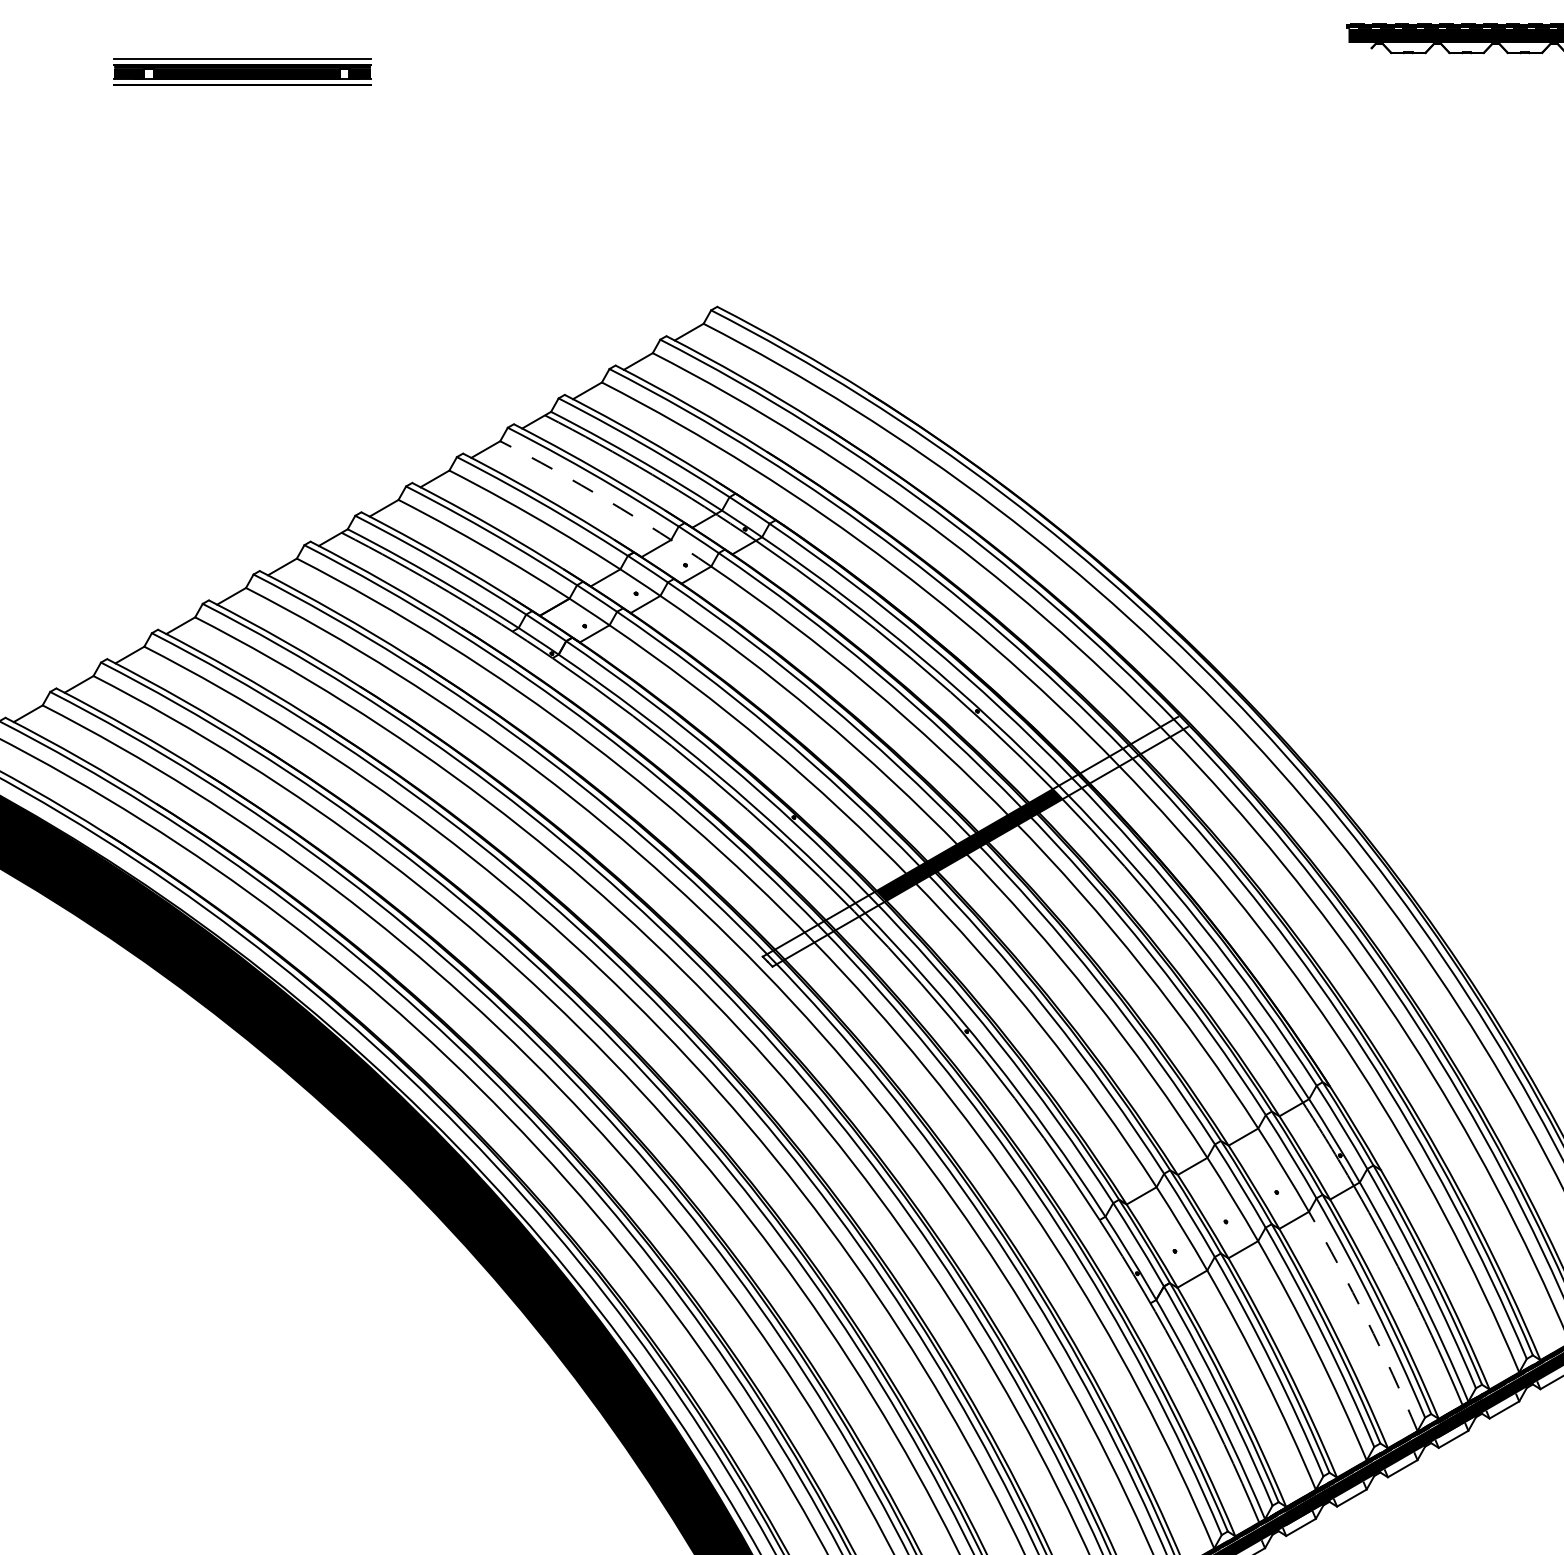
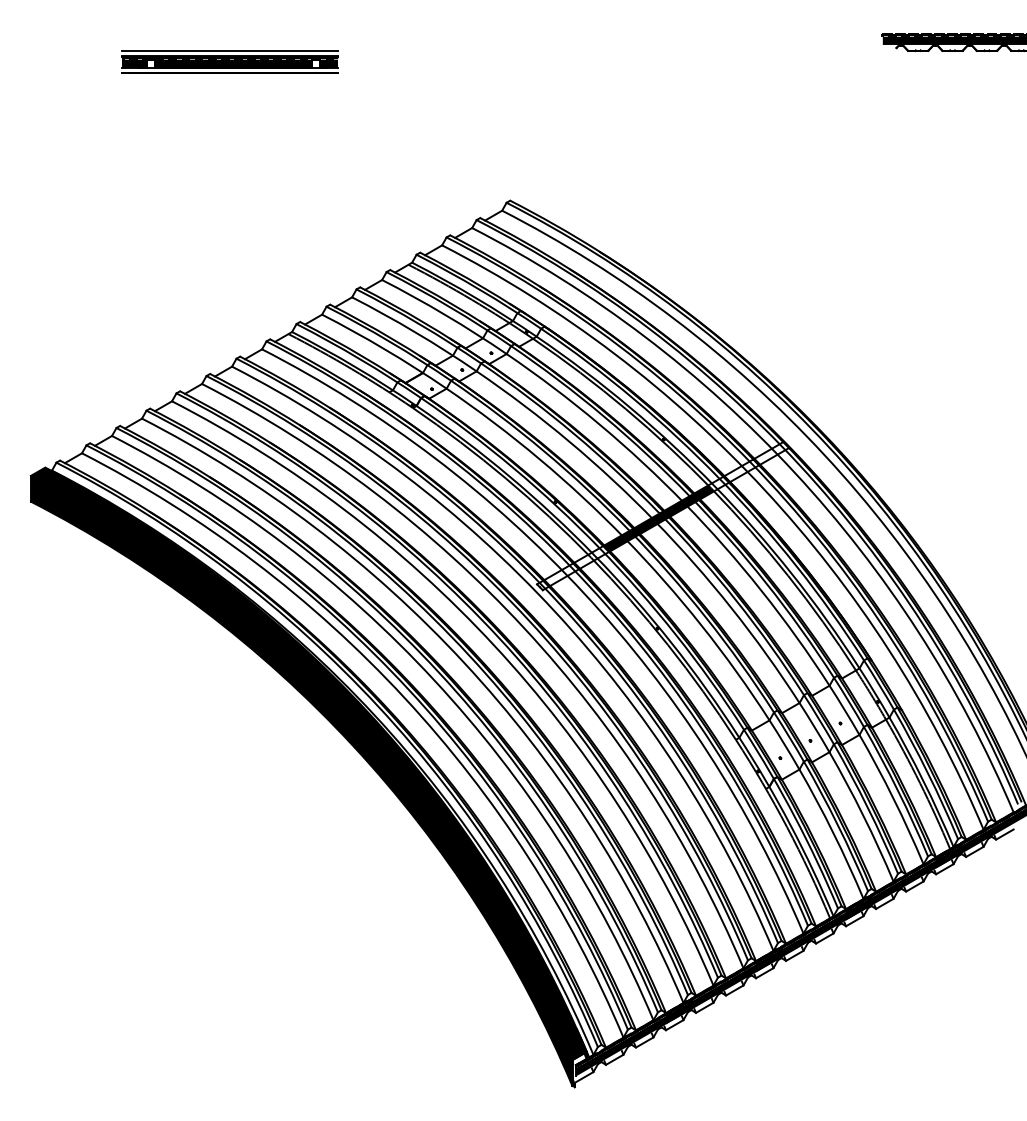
part: (241, 70) -> (229, 61), size x1.43
arc: (607, 501) -> (445, 315), dashed -> solid
arc: (1366, 1319) -> (893, 798), dashed -> solid

